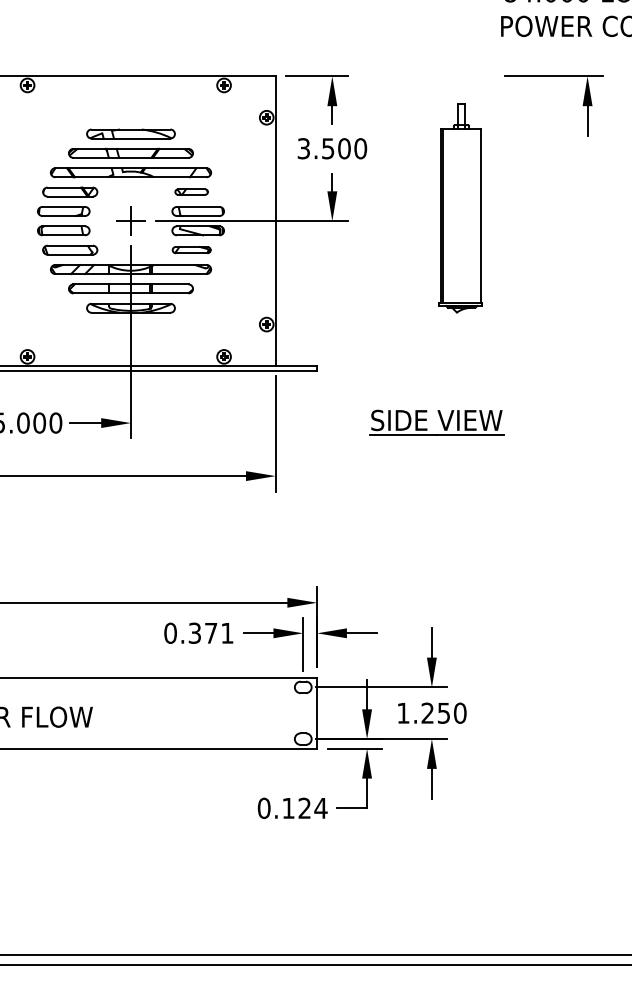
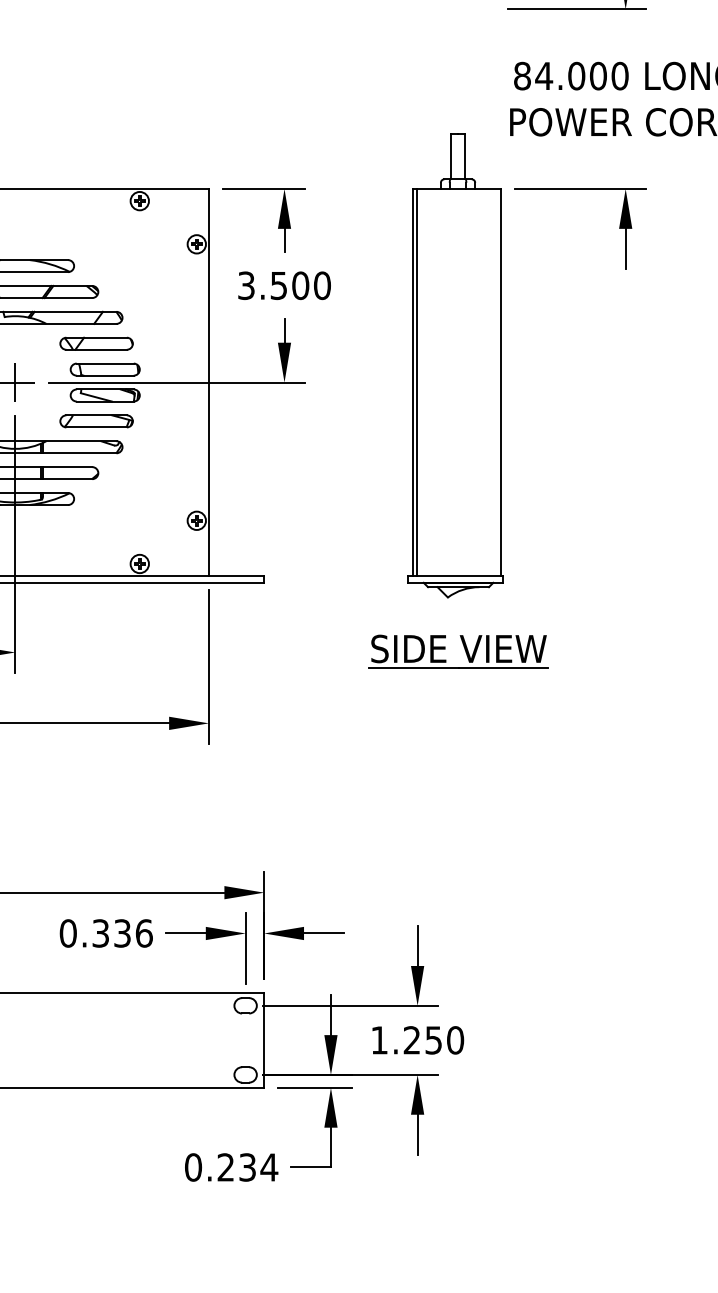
part: (191, 191) -> (96, 342), size x1.67
part: (460, 208) -> (455, 365), size x1.67
part: (191, 249) -> (96, 420), size x1.43
part: (436, 422) -> (458, 651), moved
text: (219, 632) -> (133, 932), 0.371 -> 0.336
text: (296, 808) -> (236, 1167), 0.124 -> 0.234

